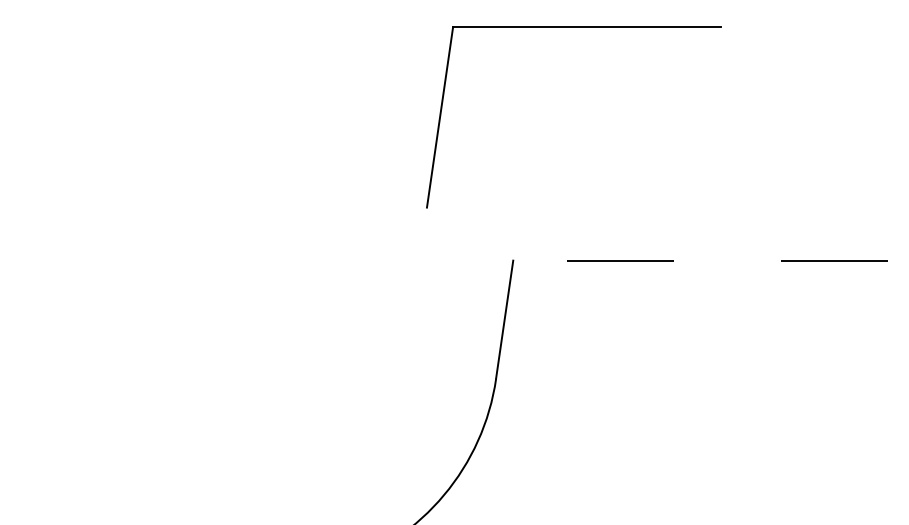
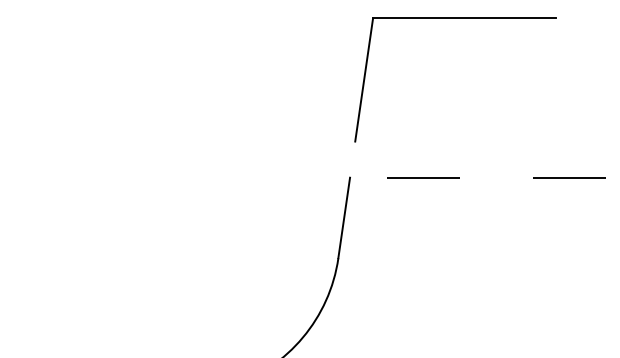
part: (574, 27) -> (455, 18), moved

